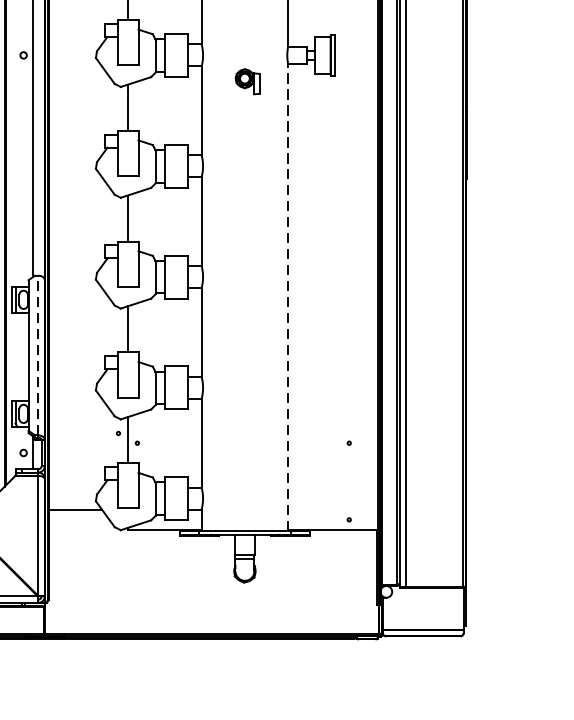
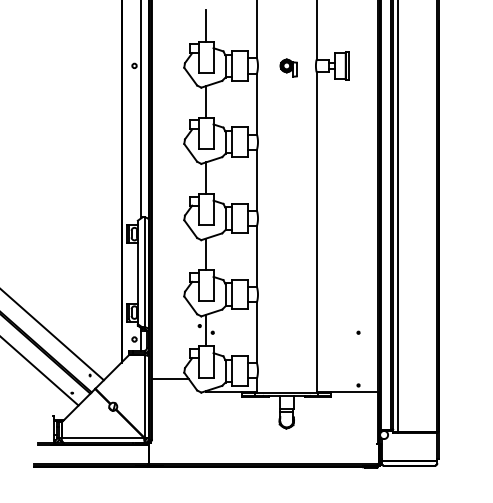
part: (247, 80) -> (288, 67), moved
line: (288, 297) -> (316, 232), dashed -> solid
line: (38, 355) -> (144, 272), dashed -> solid

